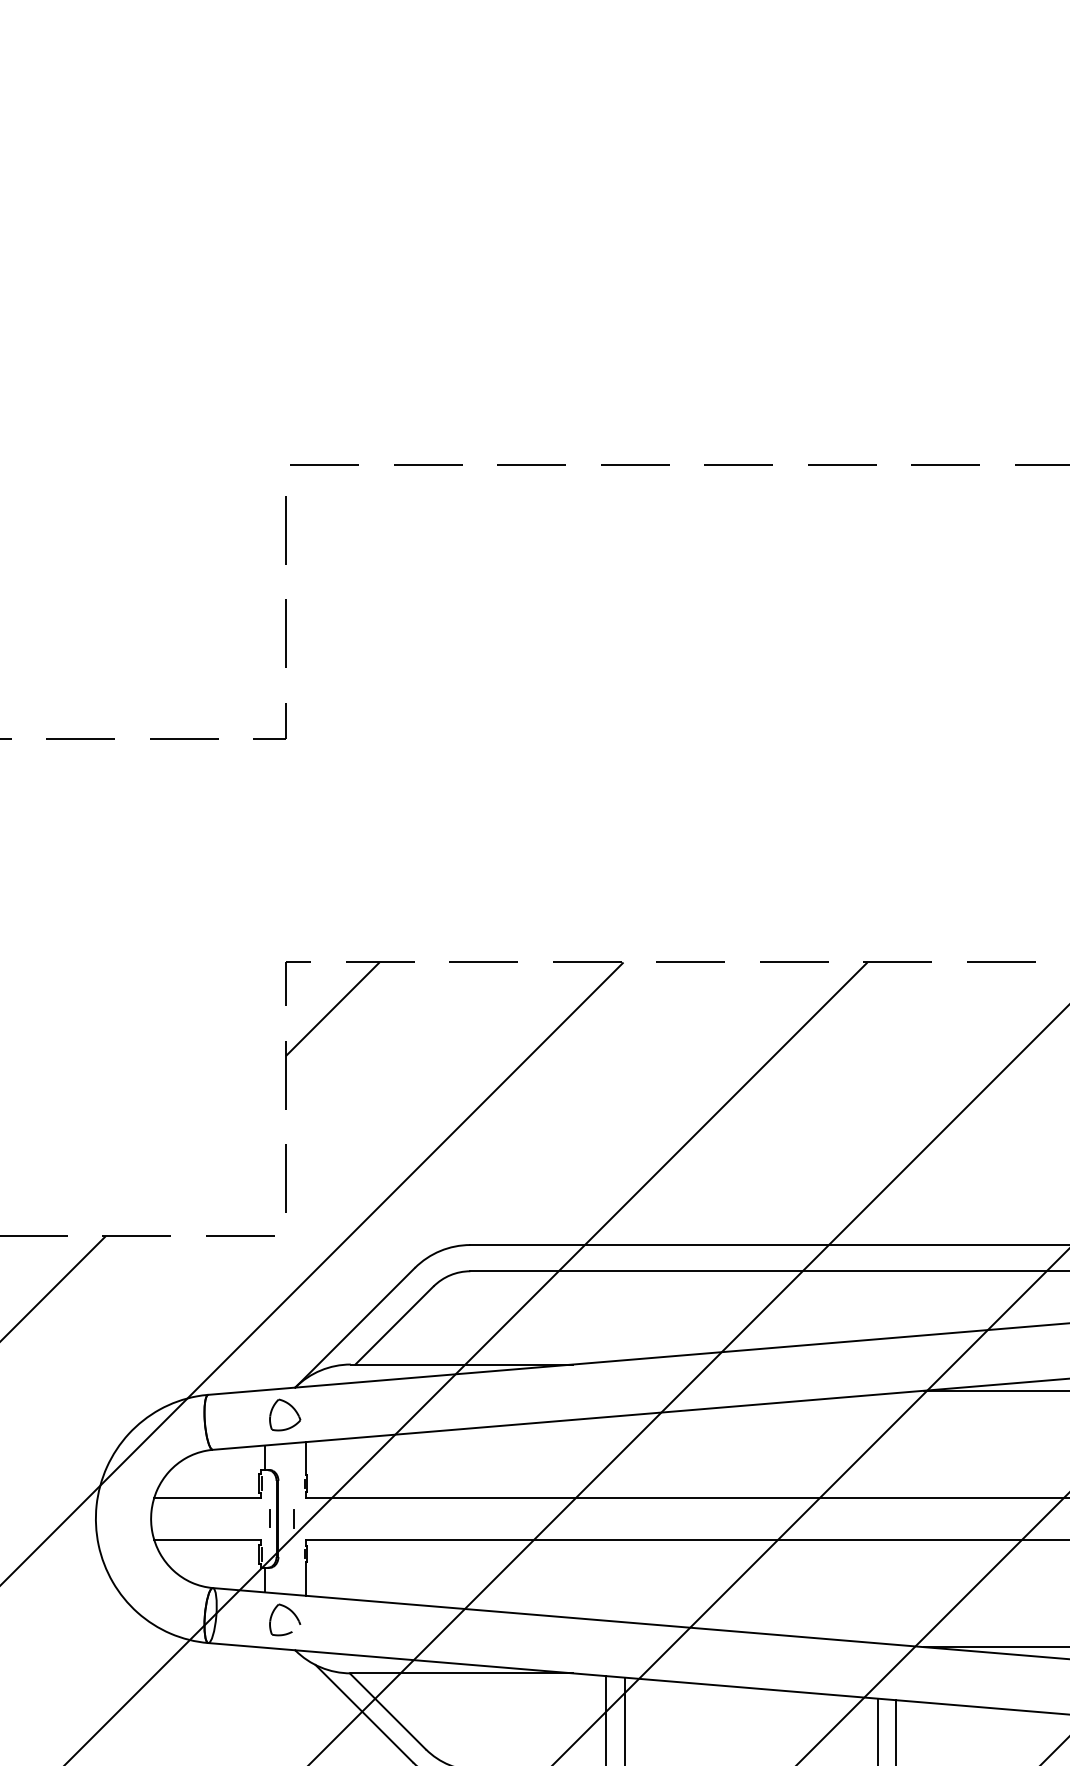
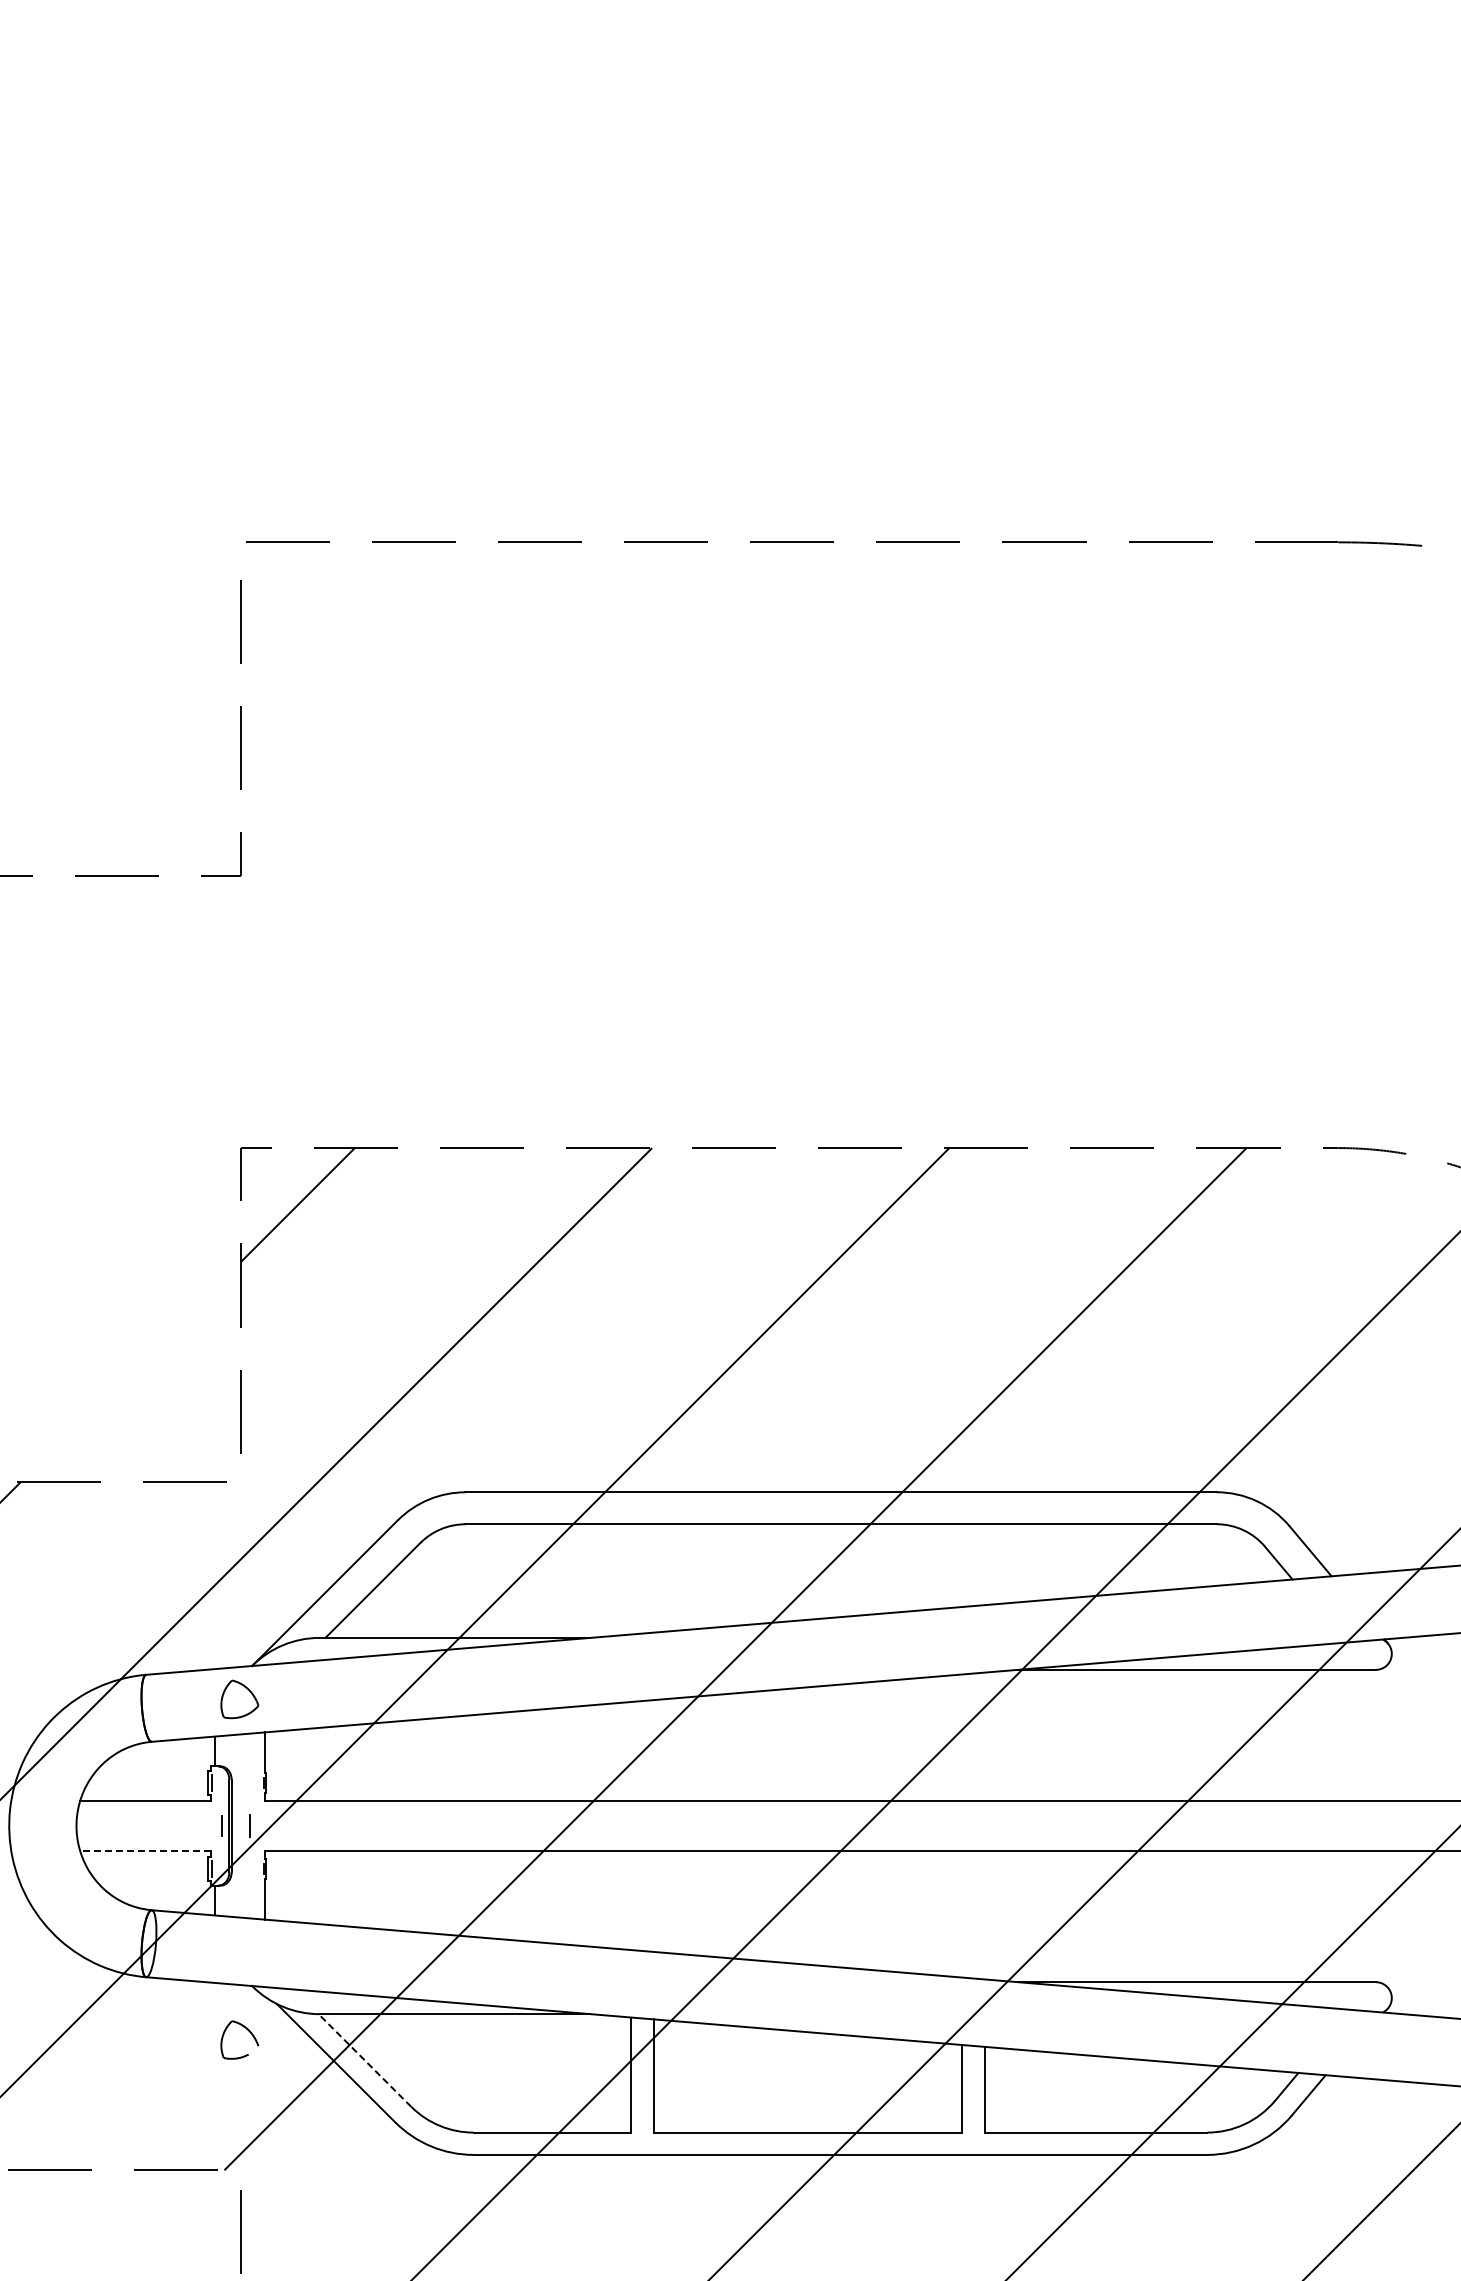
line: (206, 1539) -> (144, 1851), solid -> dashed
part: (291, 1612) -> (247, 2030), moved
line: (387, 1711) -> (364, 2060), solid -> dashed

